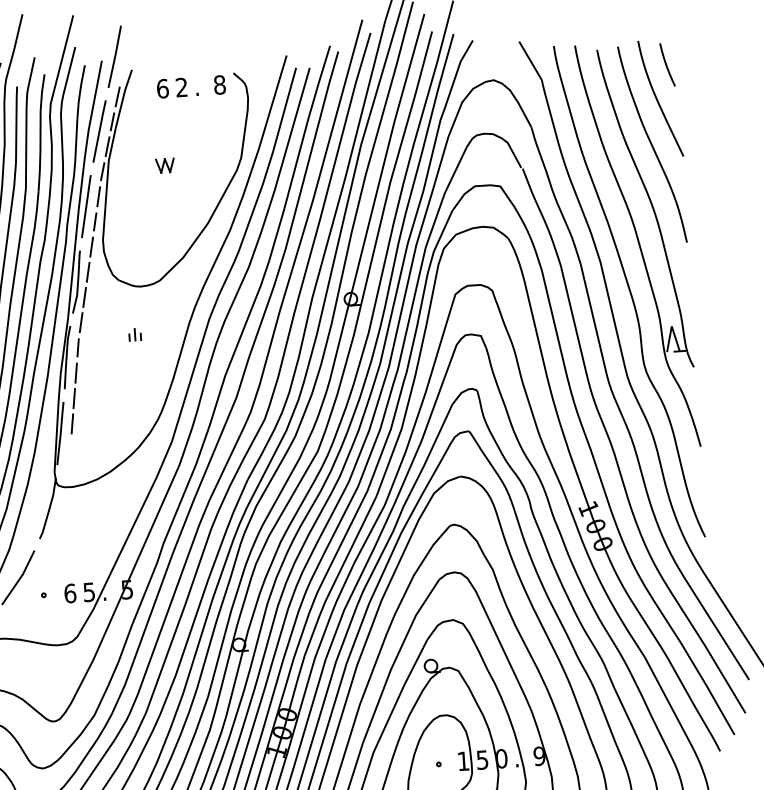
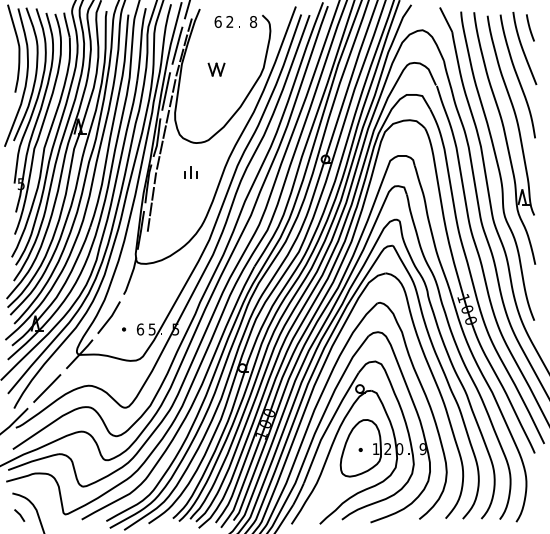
part: (165, 165) -> (216, 69), size x1.43
part: (134, 334) -> (190, 172), size x1.67
text: (481, 760) -> (387, 449), 5 -> 2

